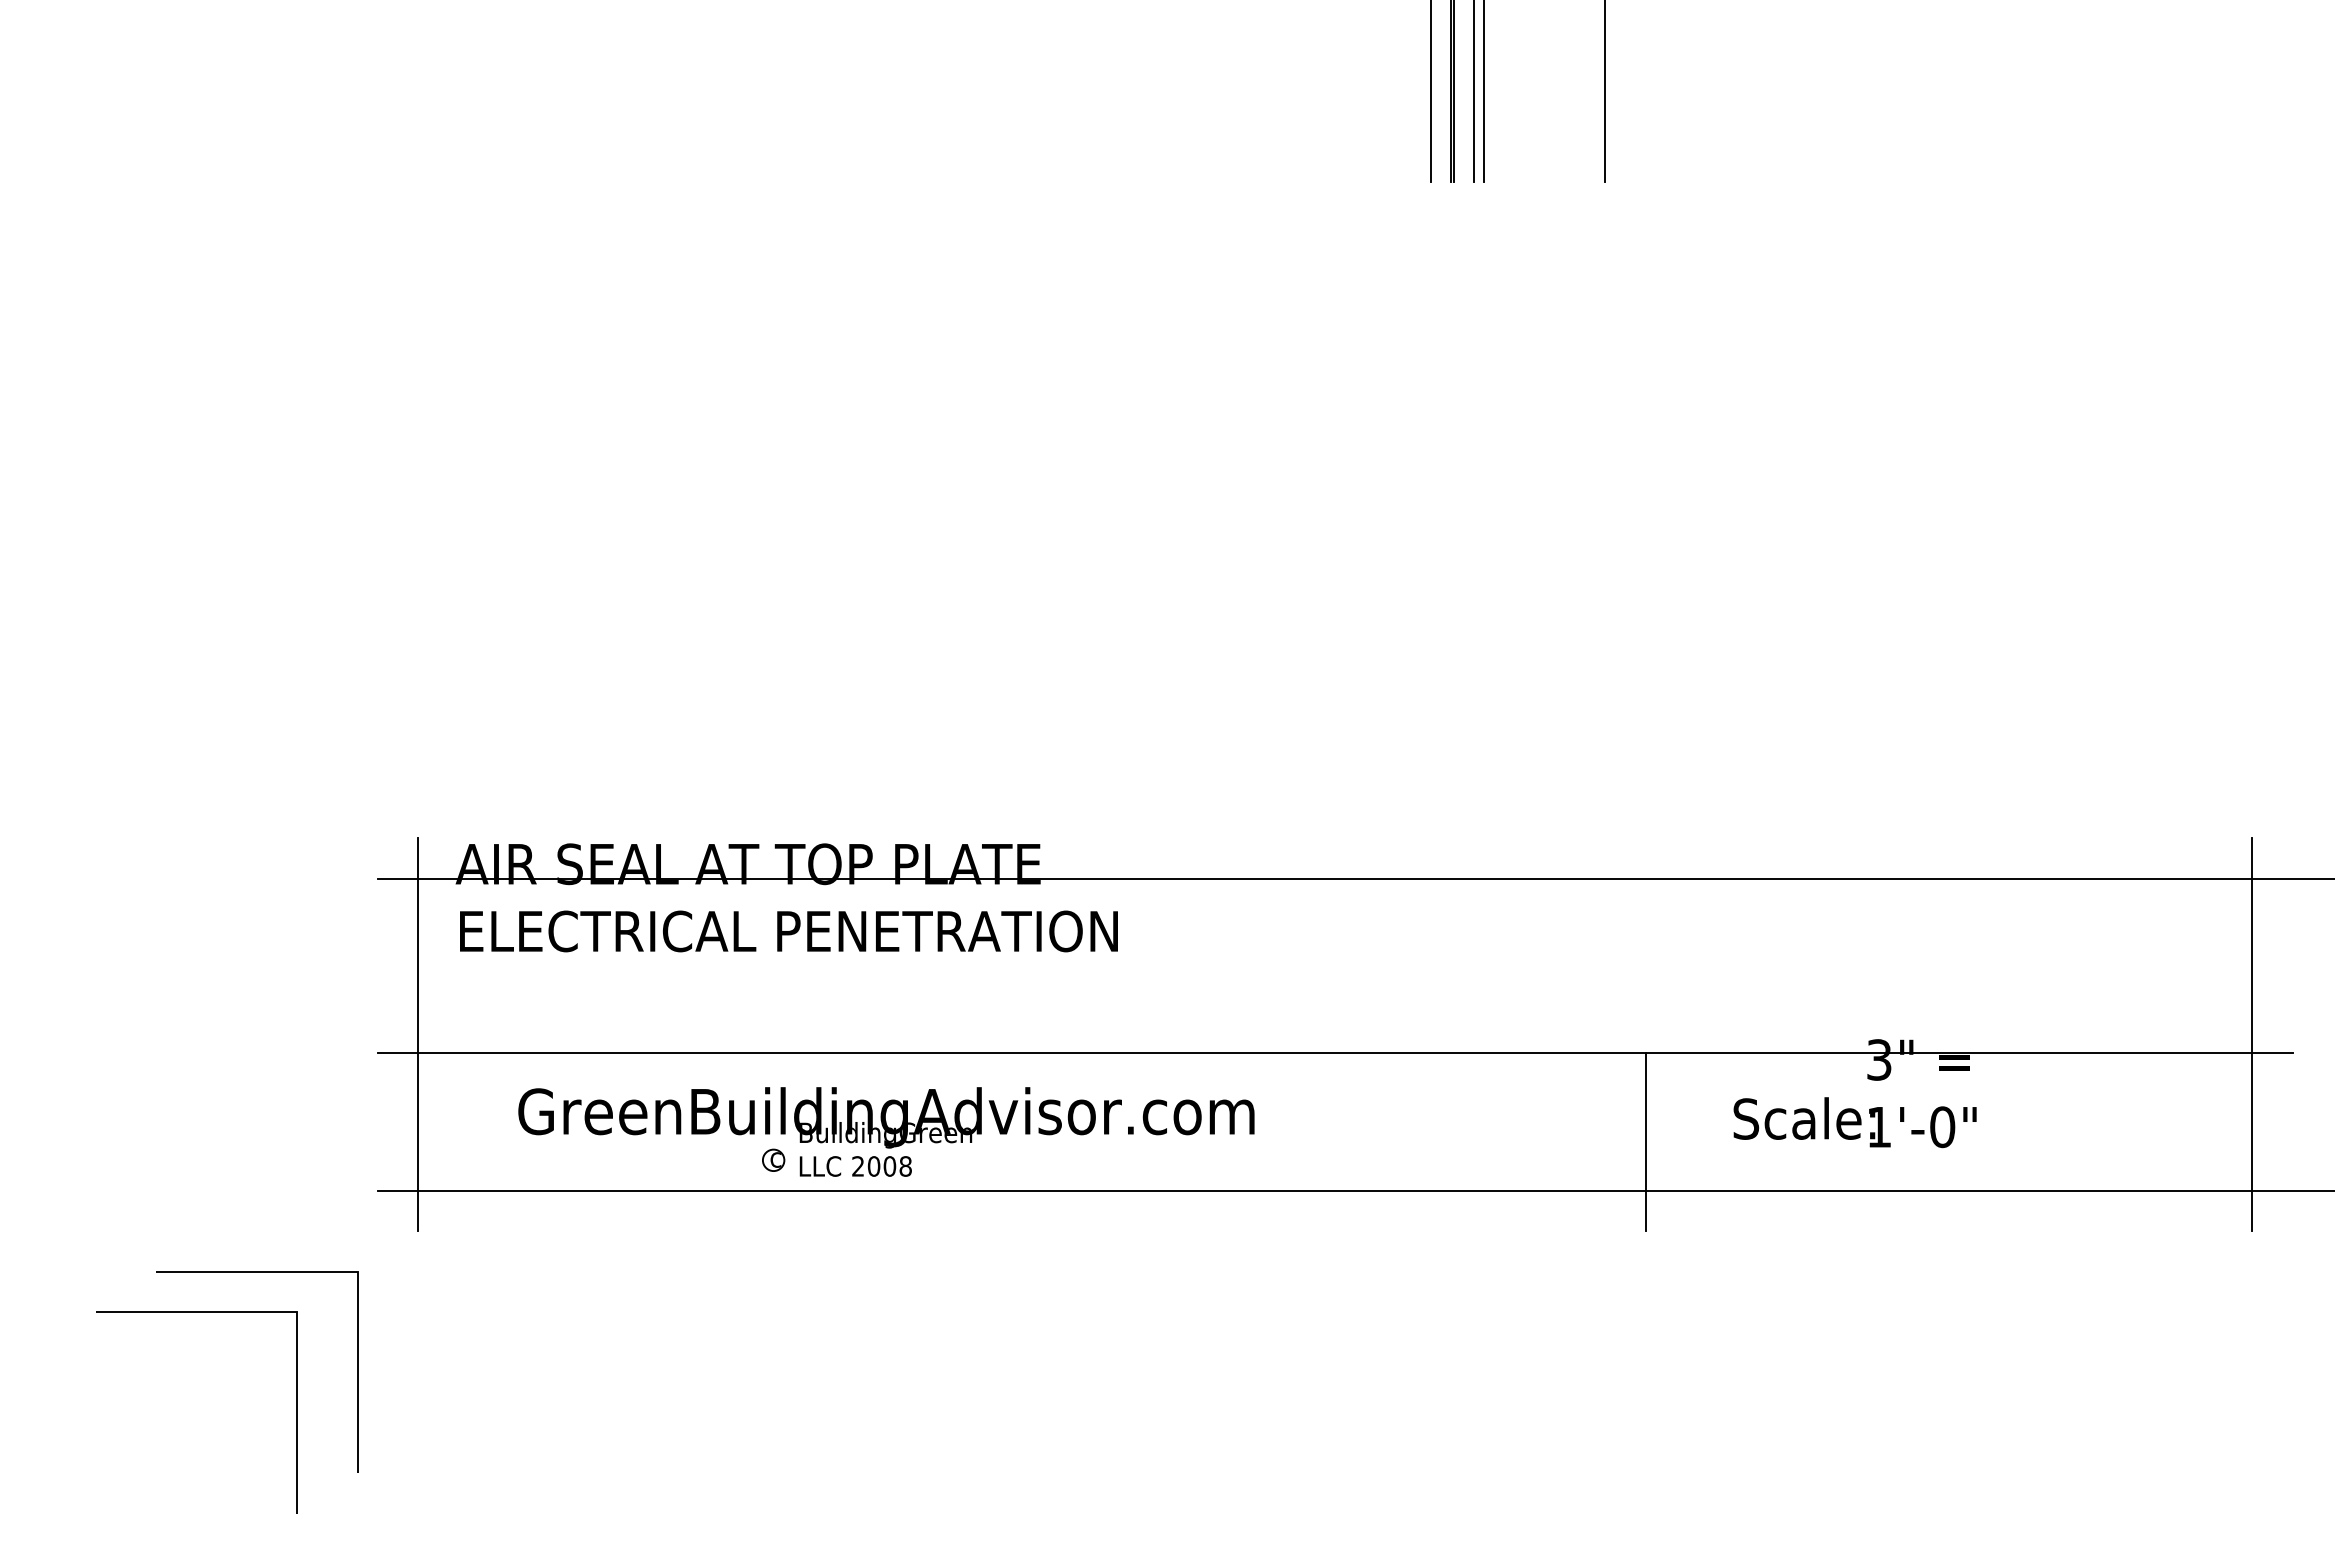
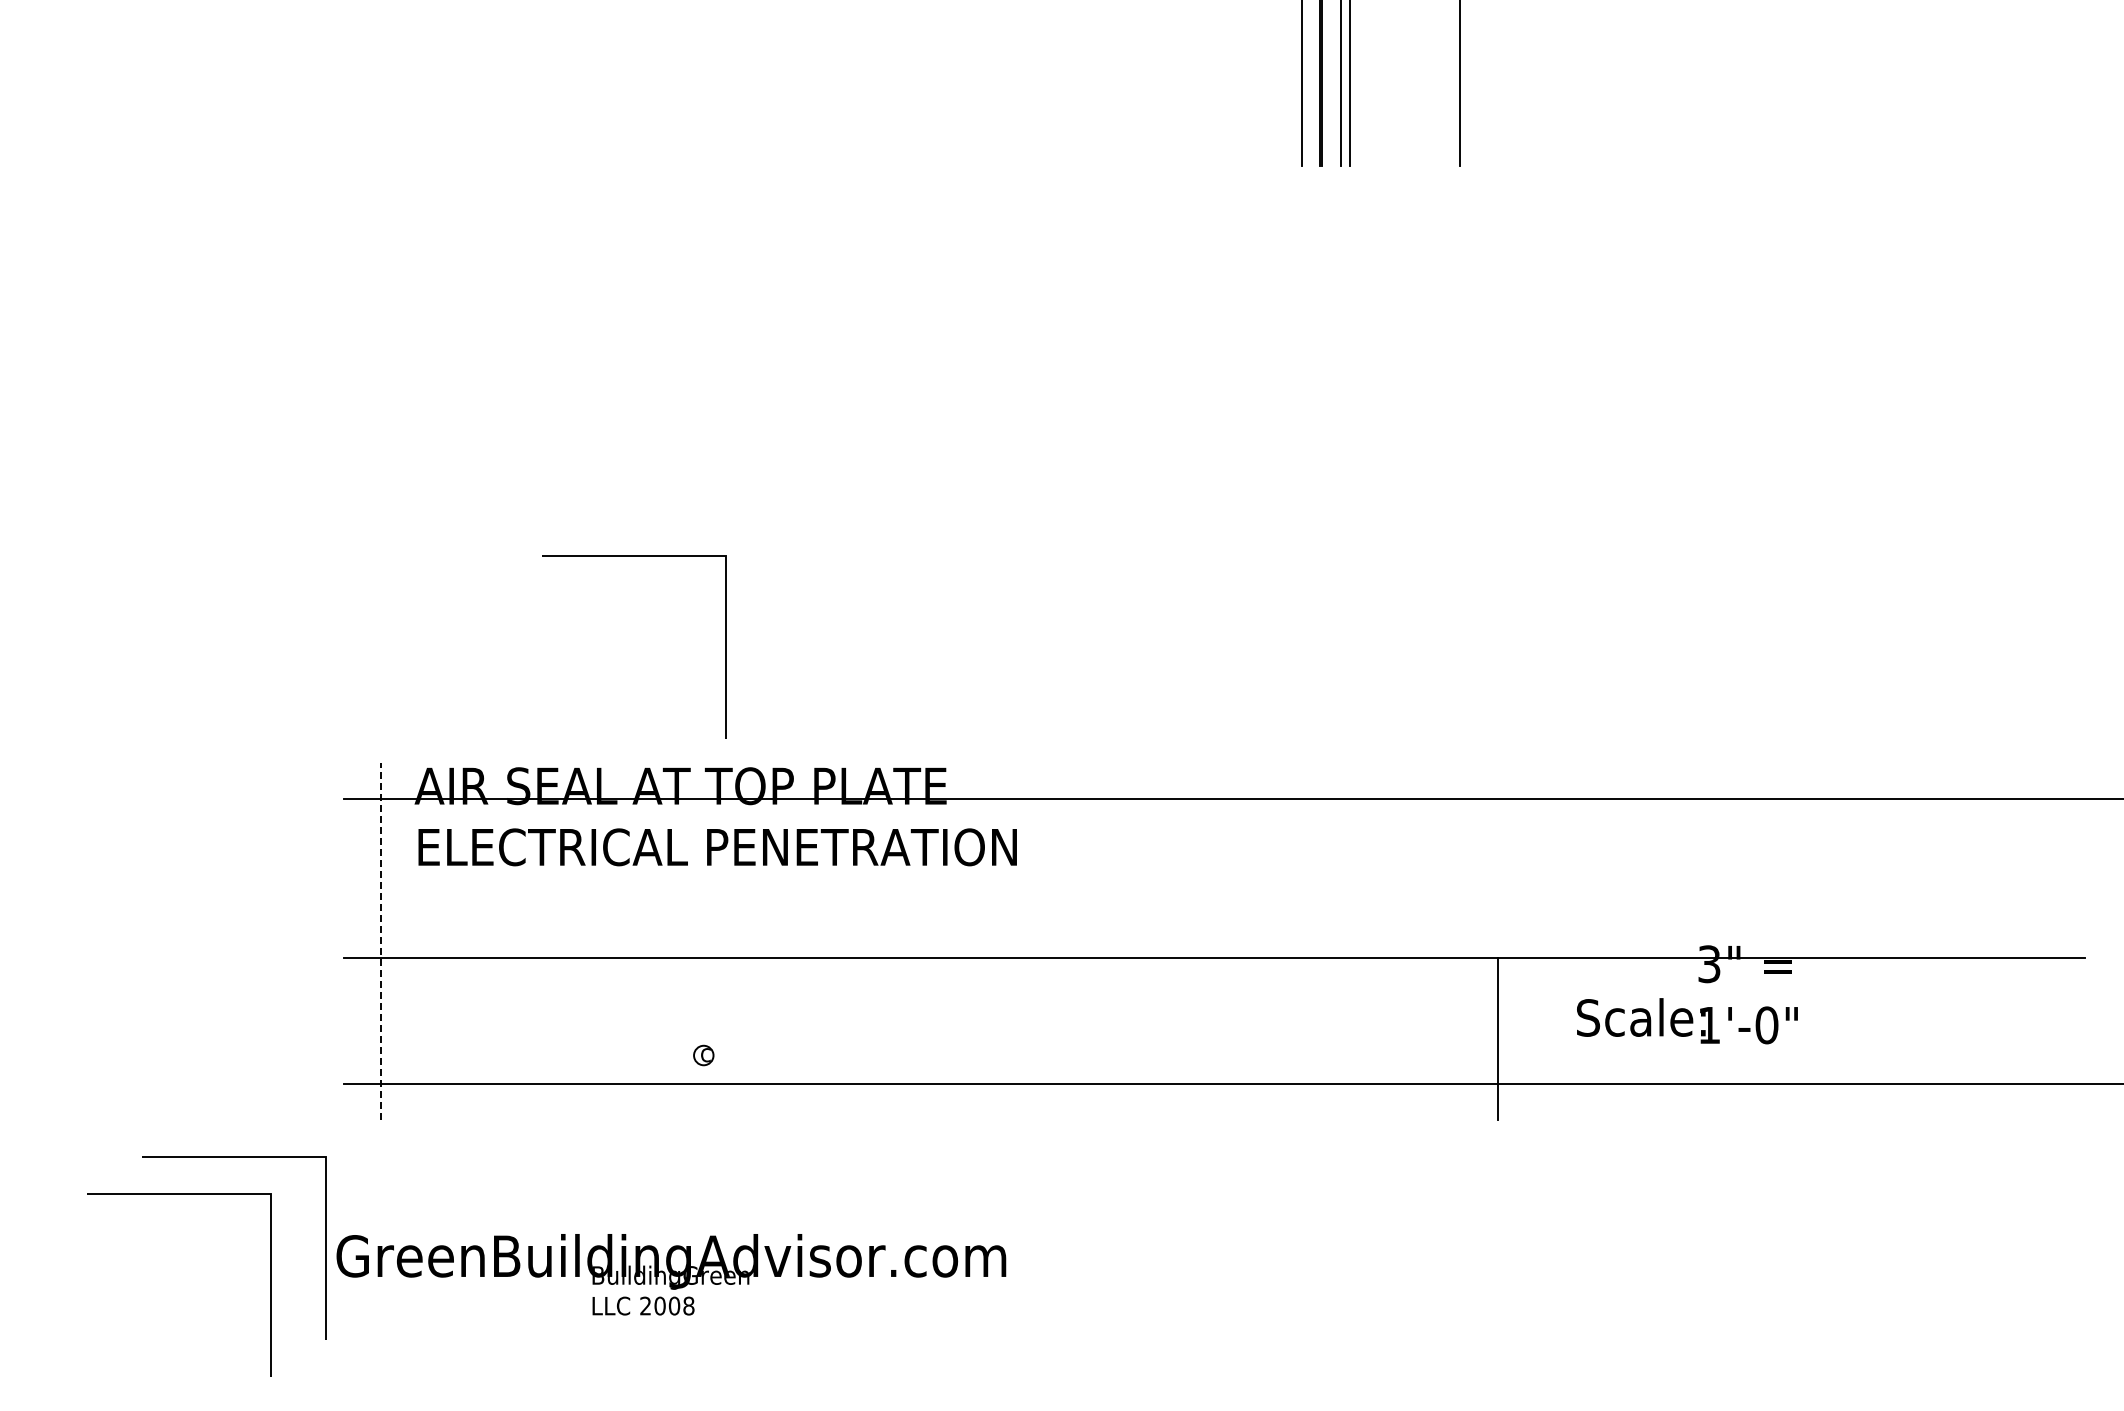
line: (697, 611) -> (634, 556), added
line: (418, 1034) -> (380, 941), solid -> dashed
line: (2252, 1034) -> (2048, 941), removed
text: (886, 1131) -> (671, 1274), moved

